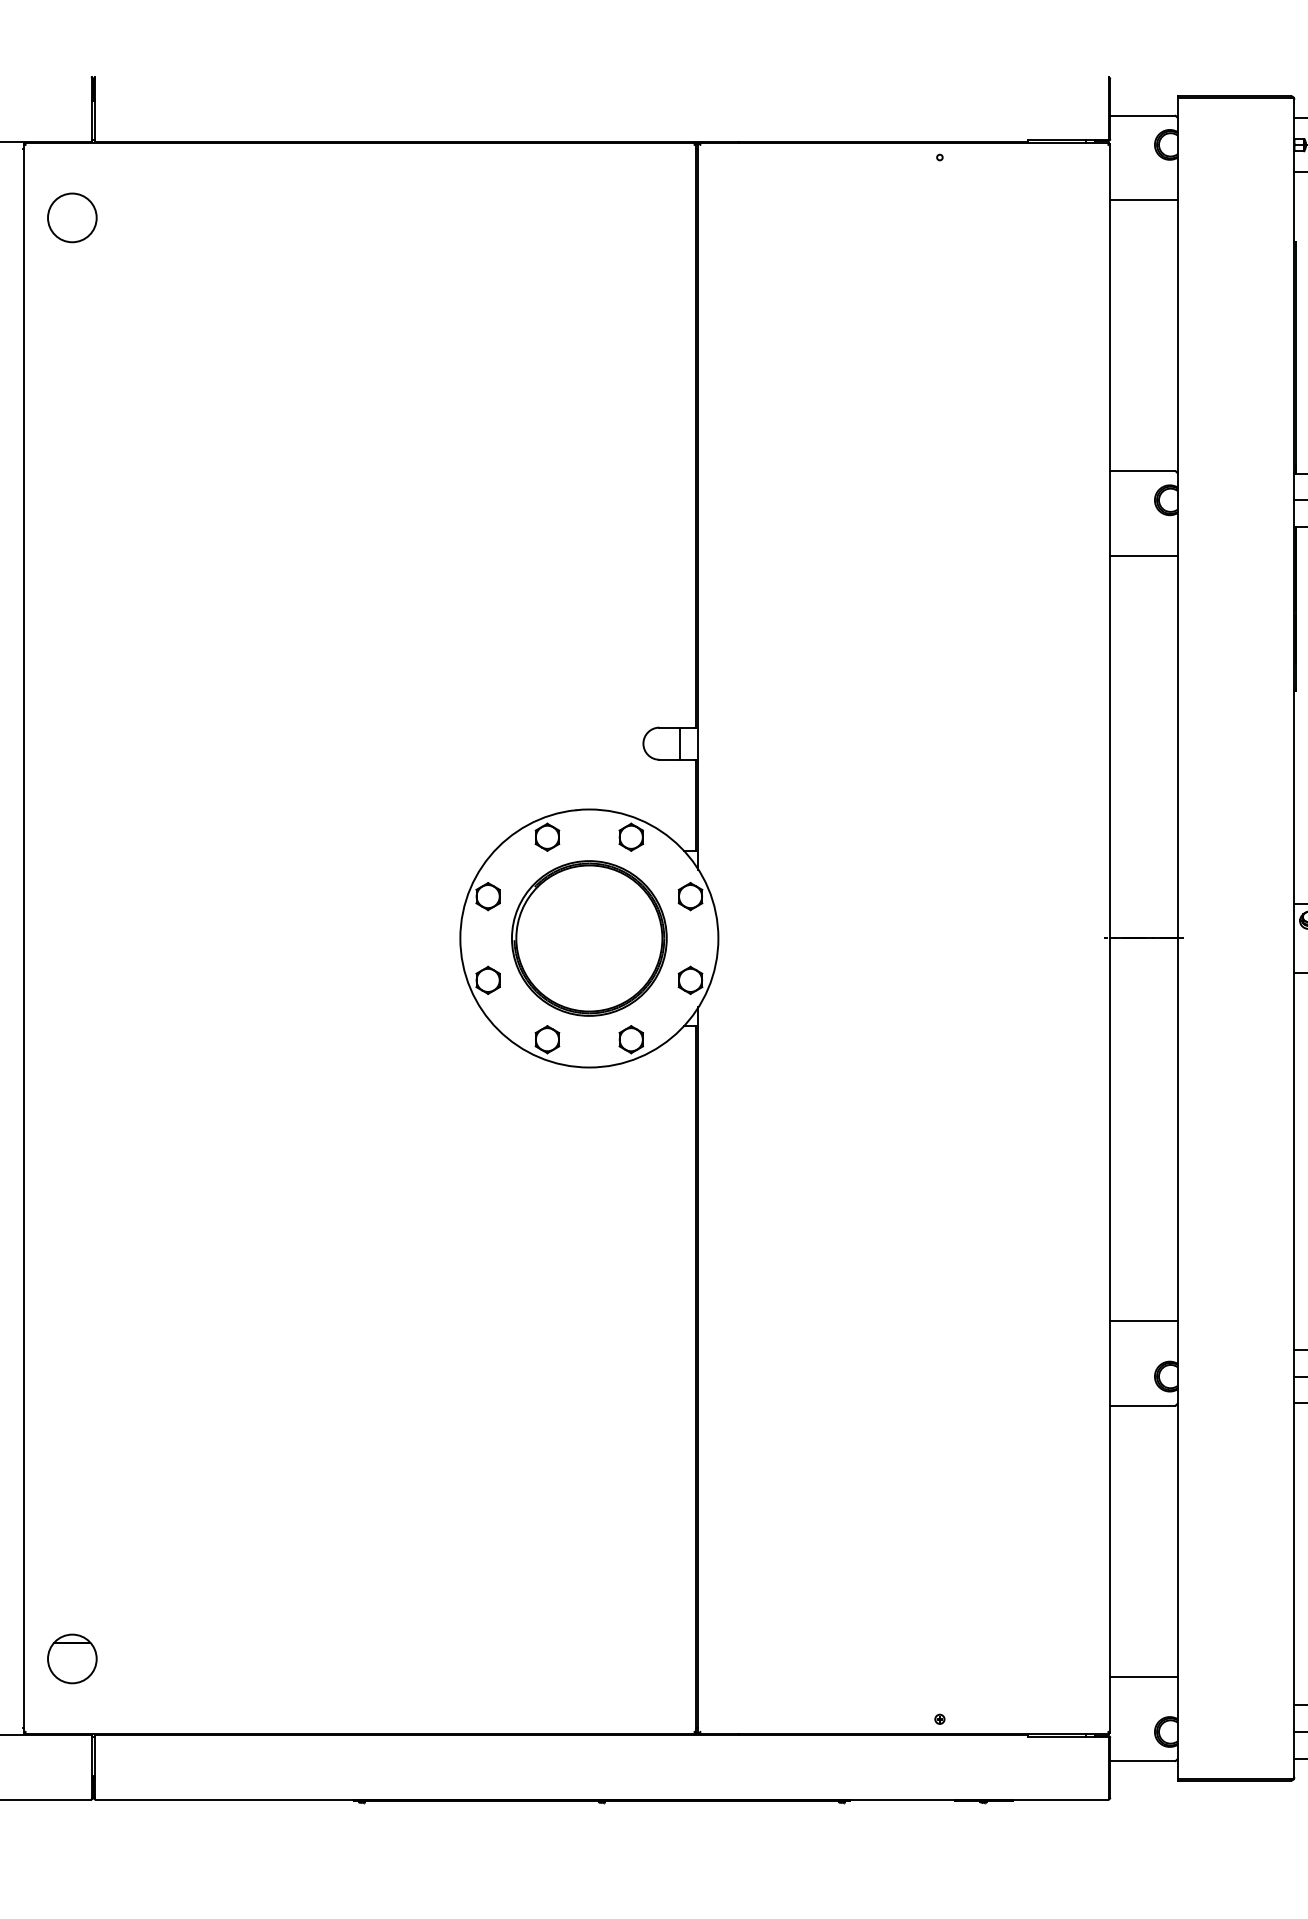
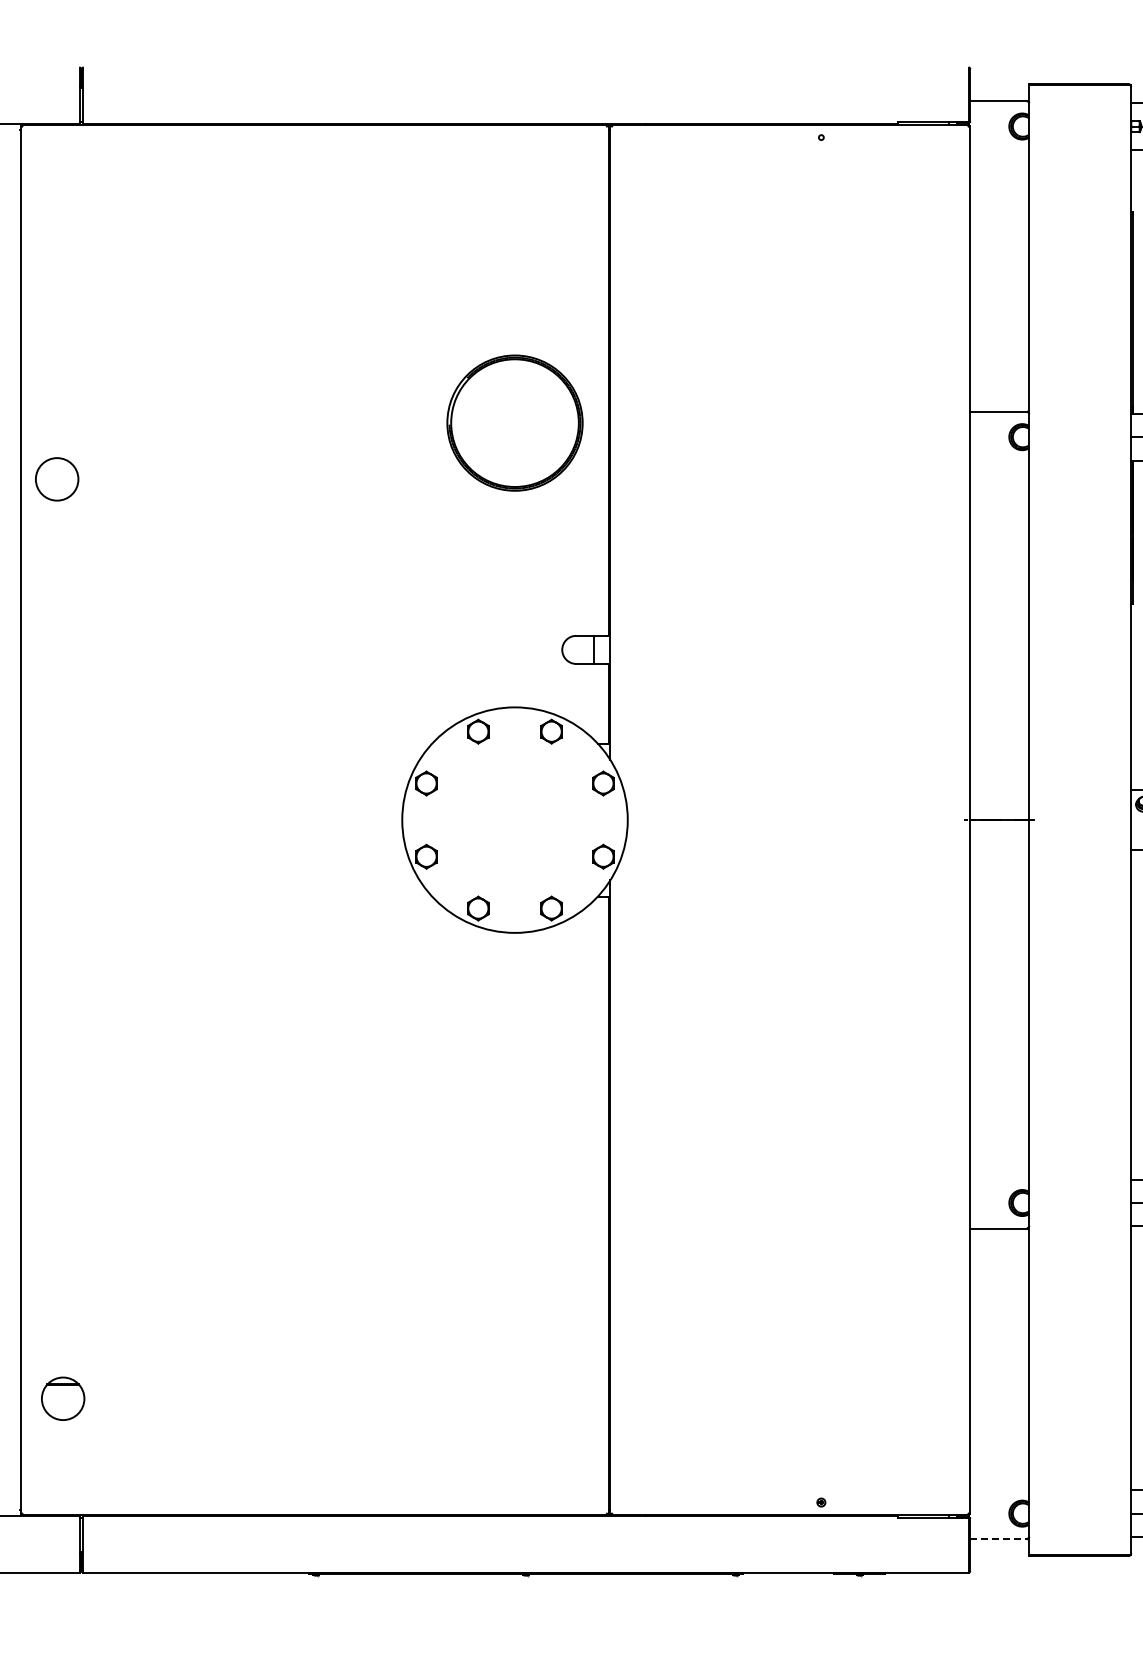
line: (1143, 200) -> (999, 175), removed
circle: (72, 218) -> (57, 479), moved
line: (1143, 555) -> (999, 485), removed
part: (588, 937) -> (514, 422), moved
line: (1143, 1321) -> (999, 1154), removed
part: (72, 1658) -> (63, 1398), moved
line: (1143, 1676) -> (999, 1465), removed
line: (1143, 1761) -> (999, 1539), solid -> dashed

